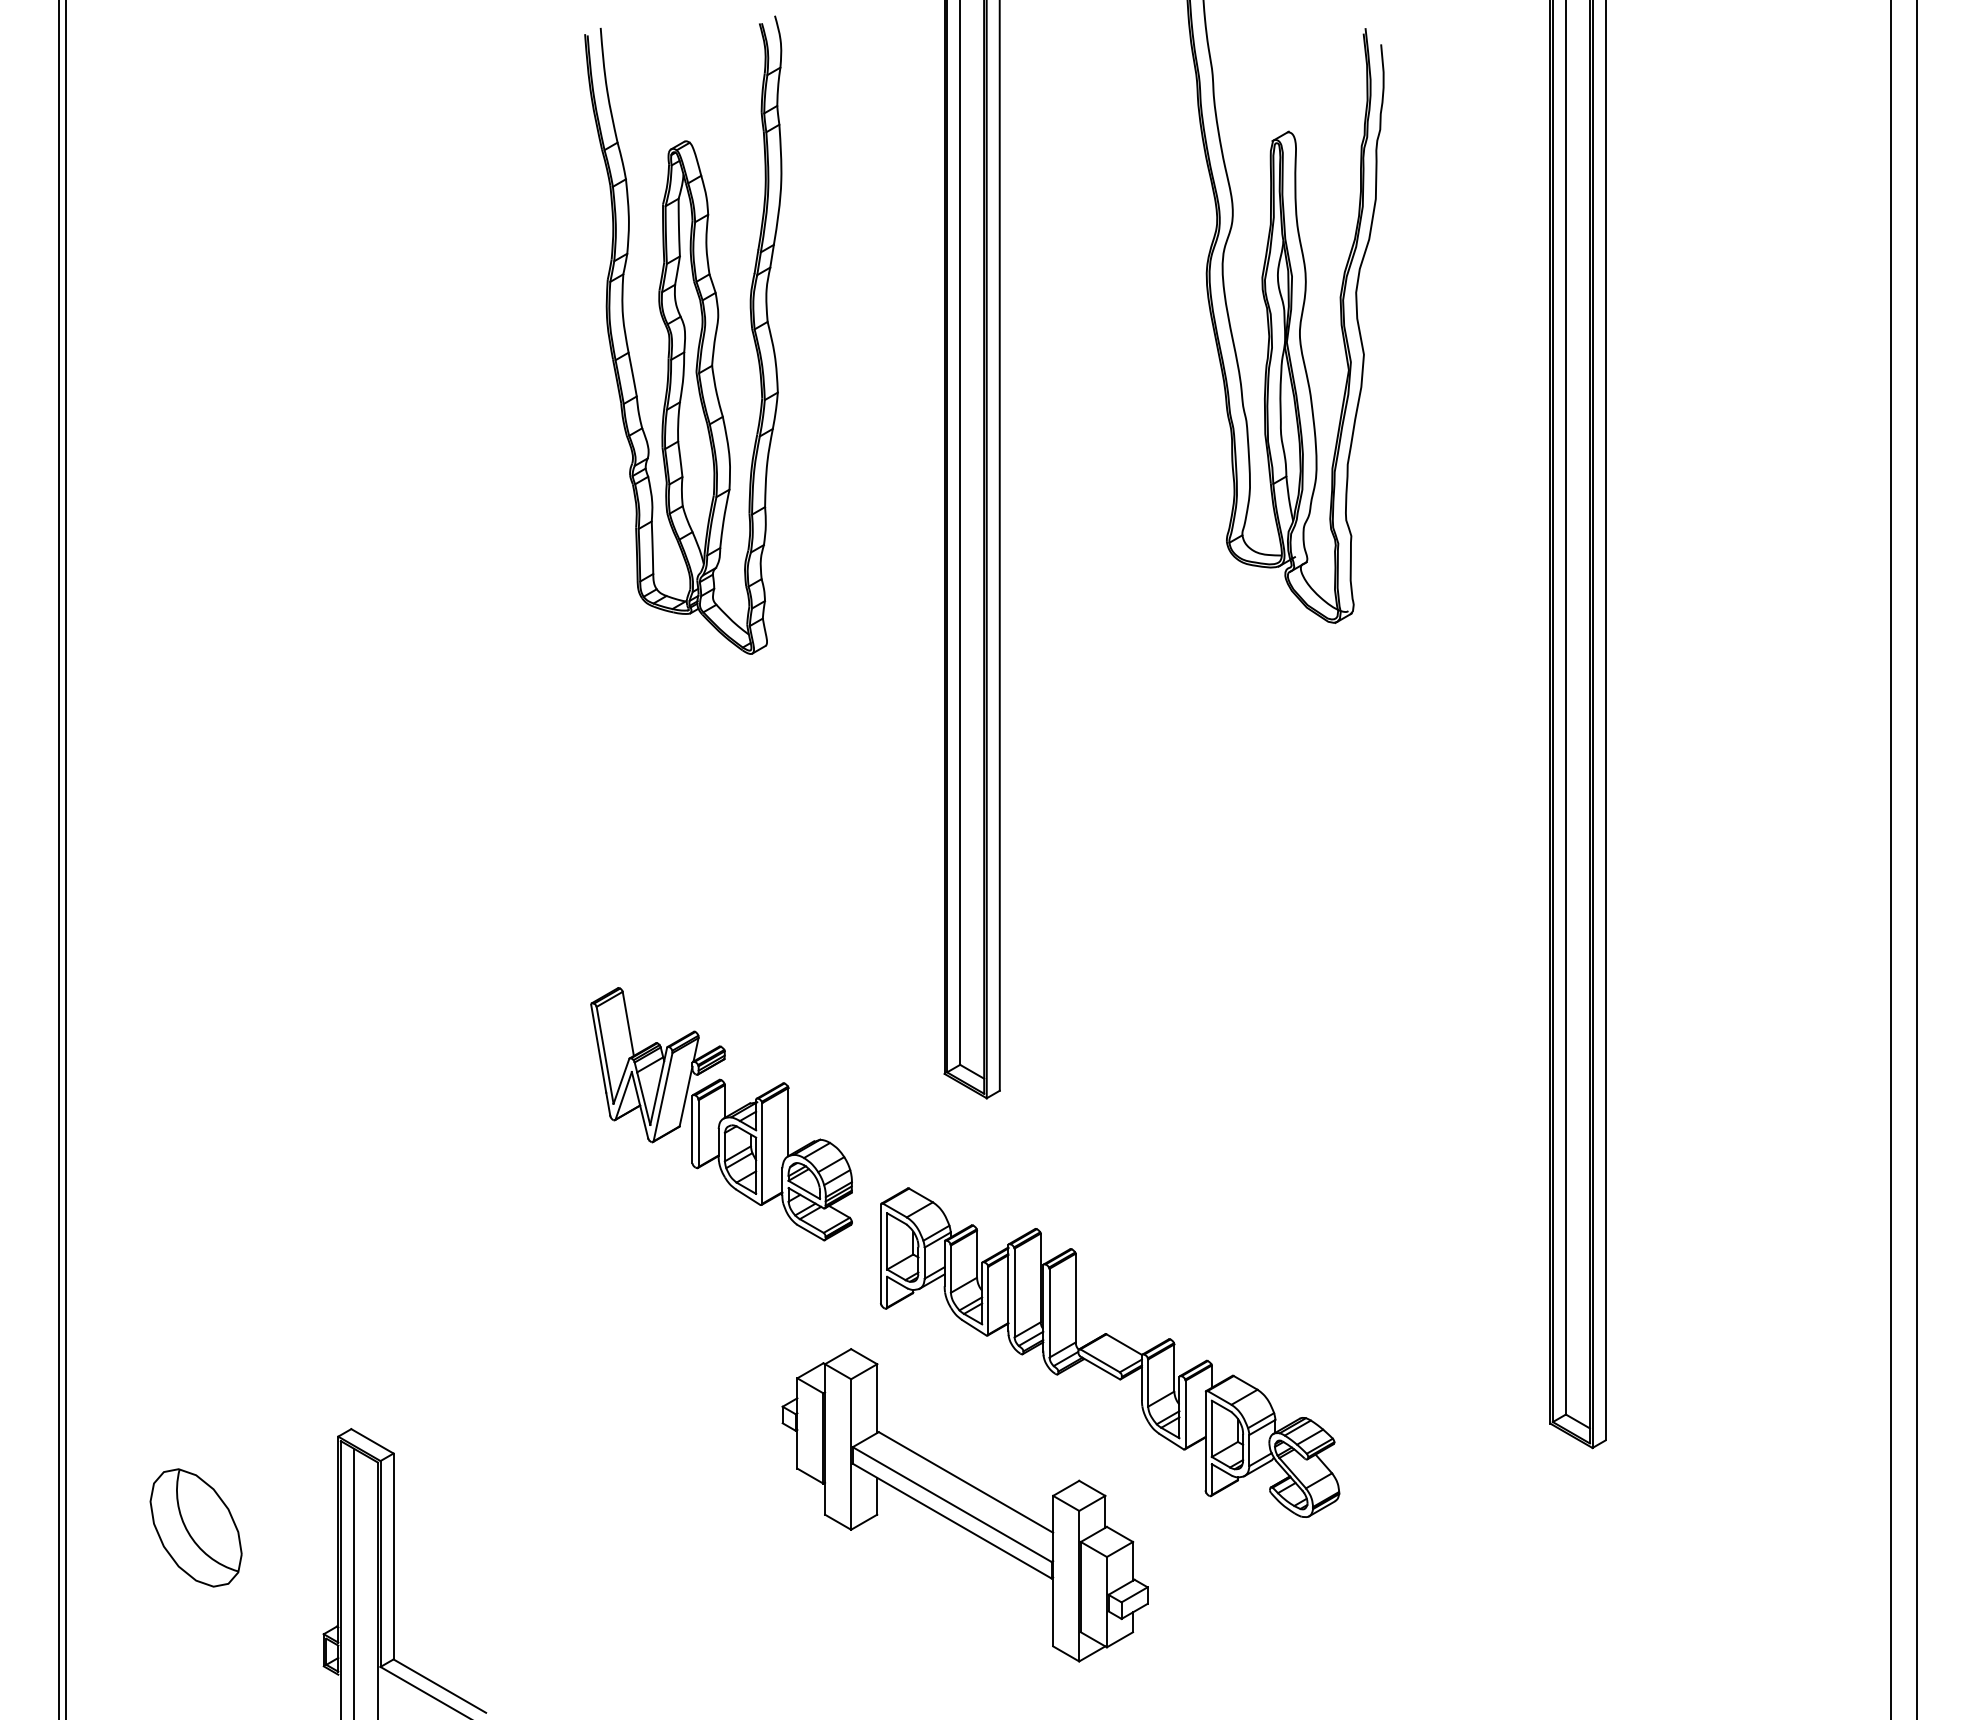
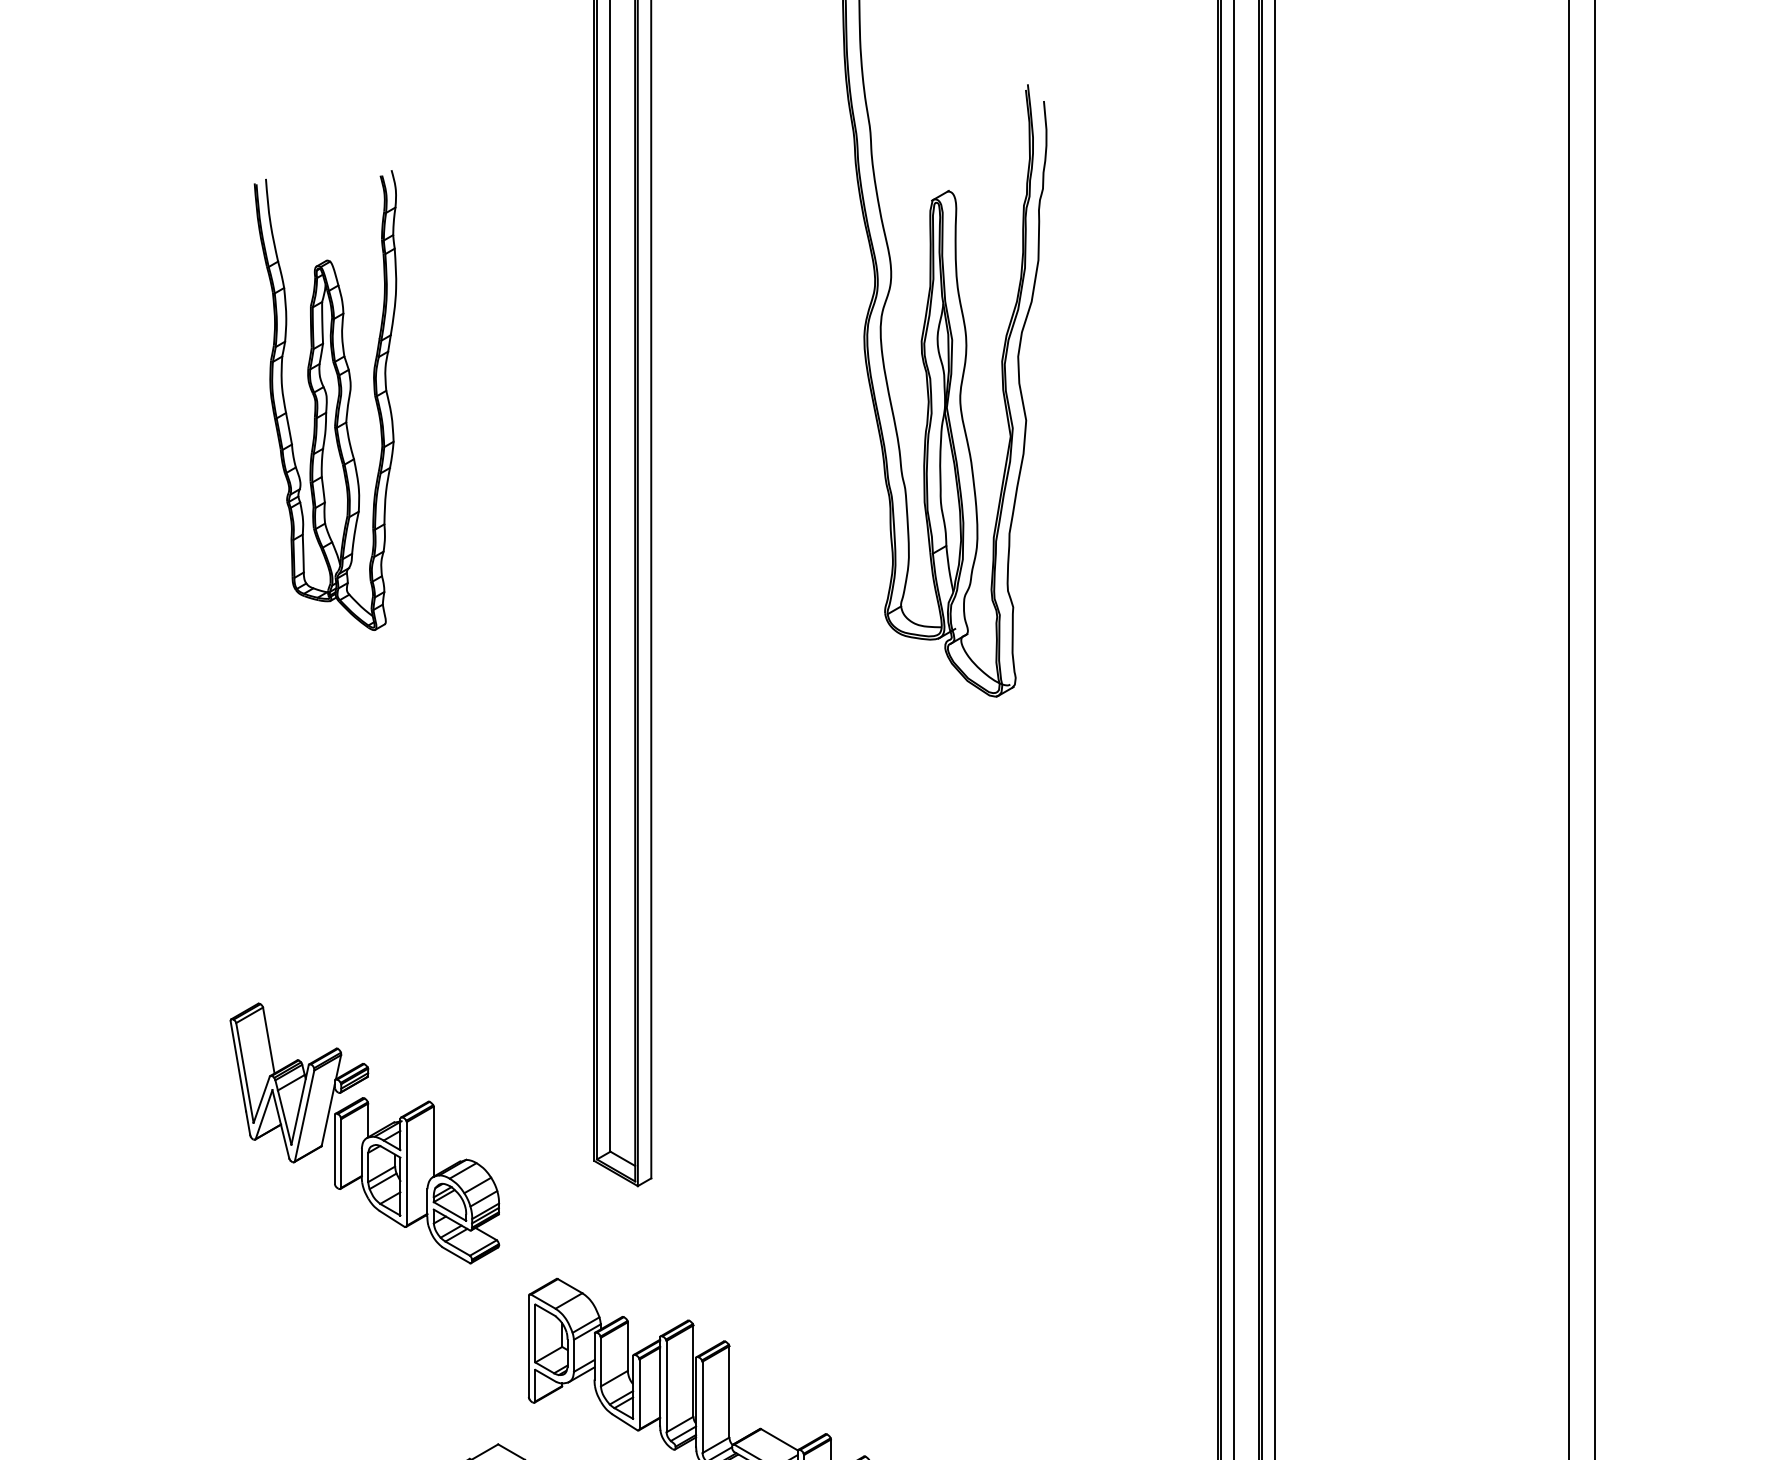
part: (683, 334) -> (325, 399), size x0.7
part: (721, 1114) -> (364, 1133), moved

